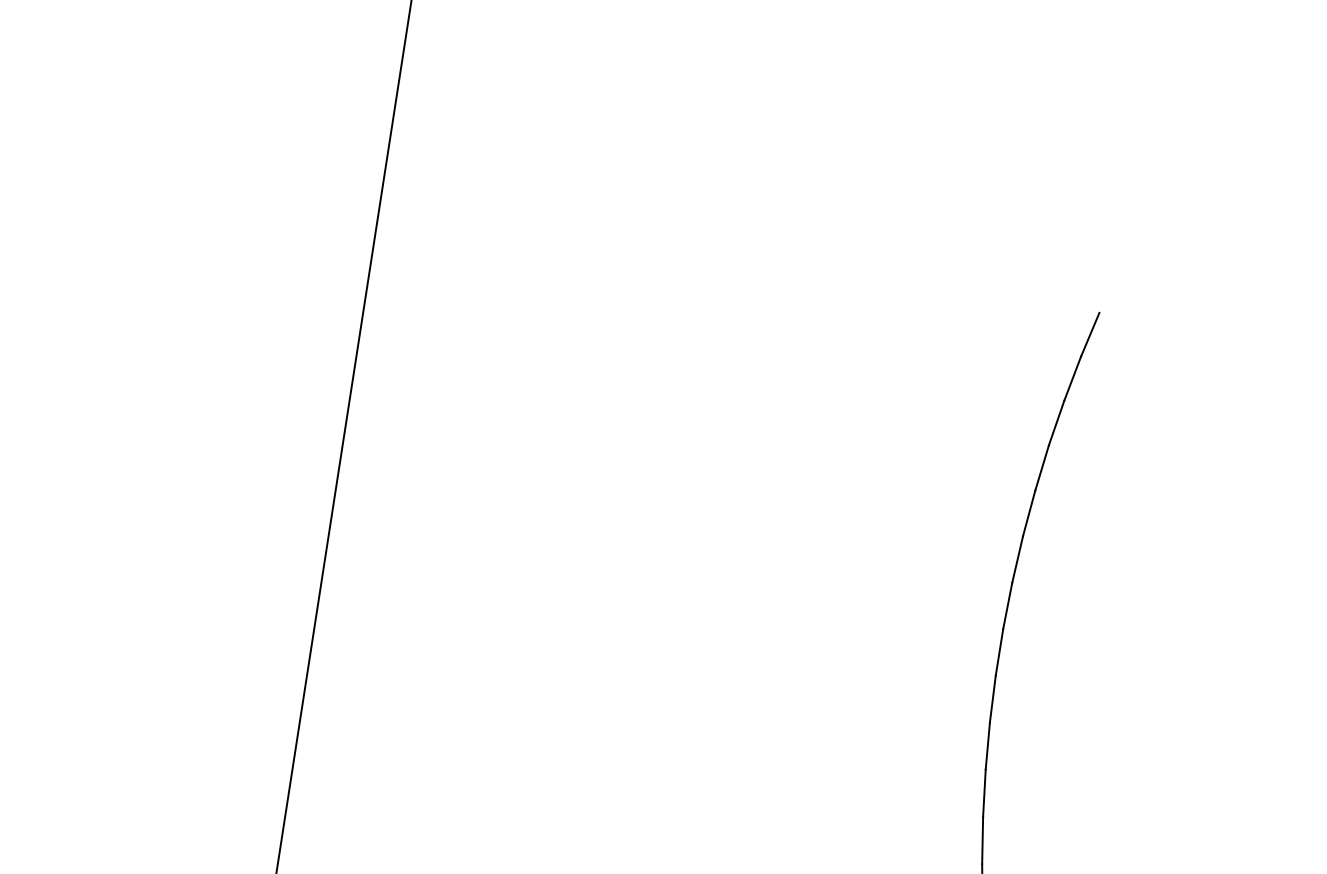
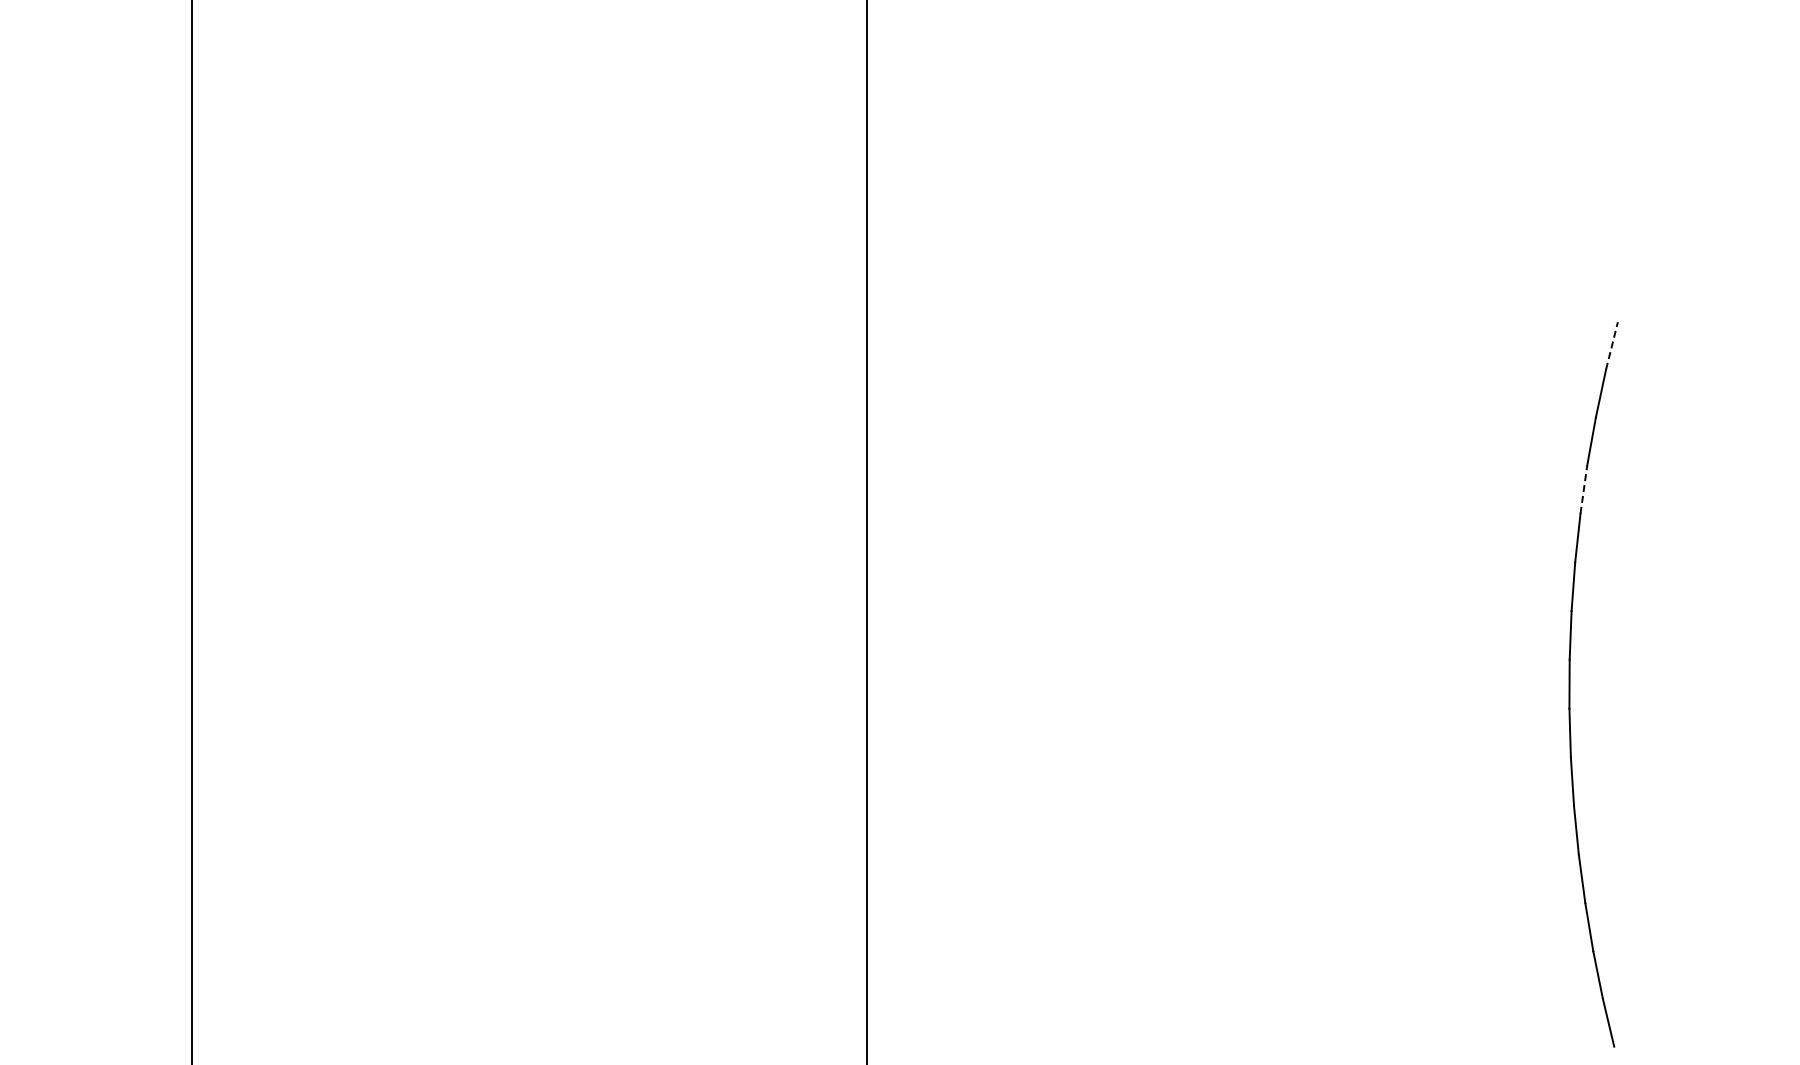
line: (1090, 334) -> (1612, 345), solid -> dashed
line: (1041, 467) -> (1583, 489), solid -> dashed

